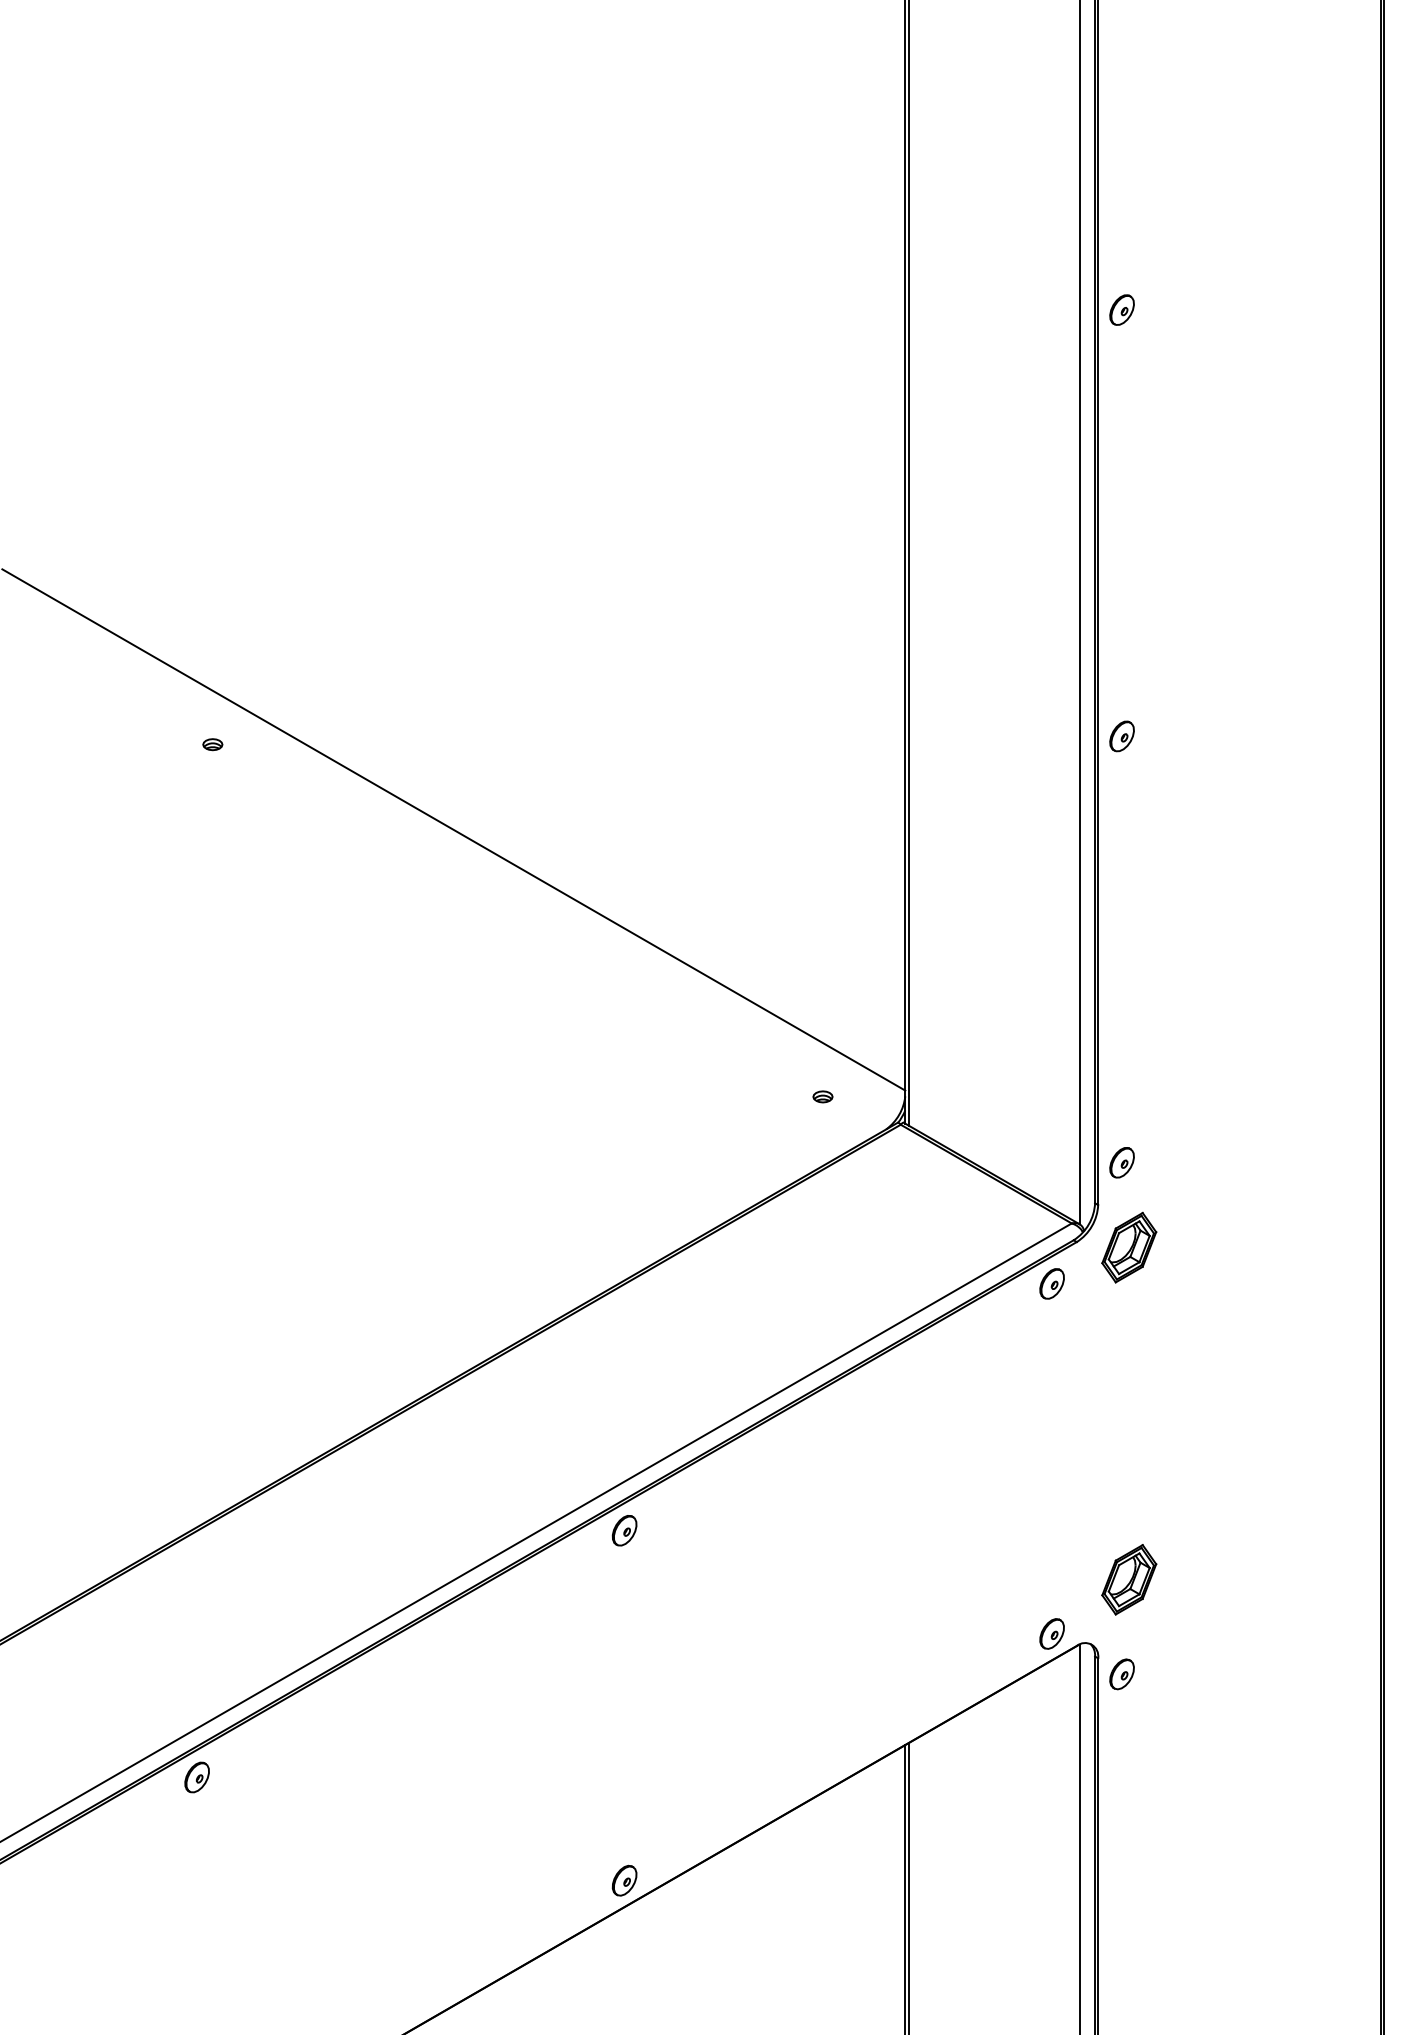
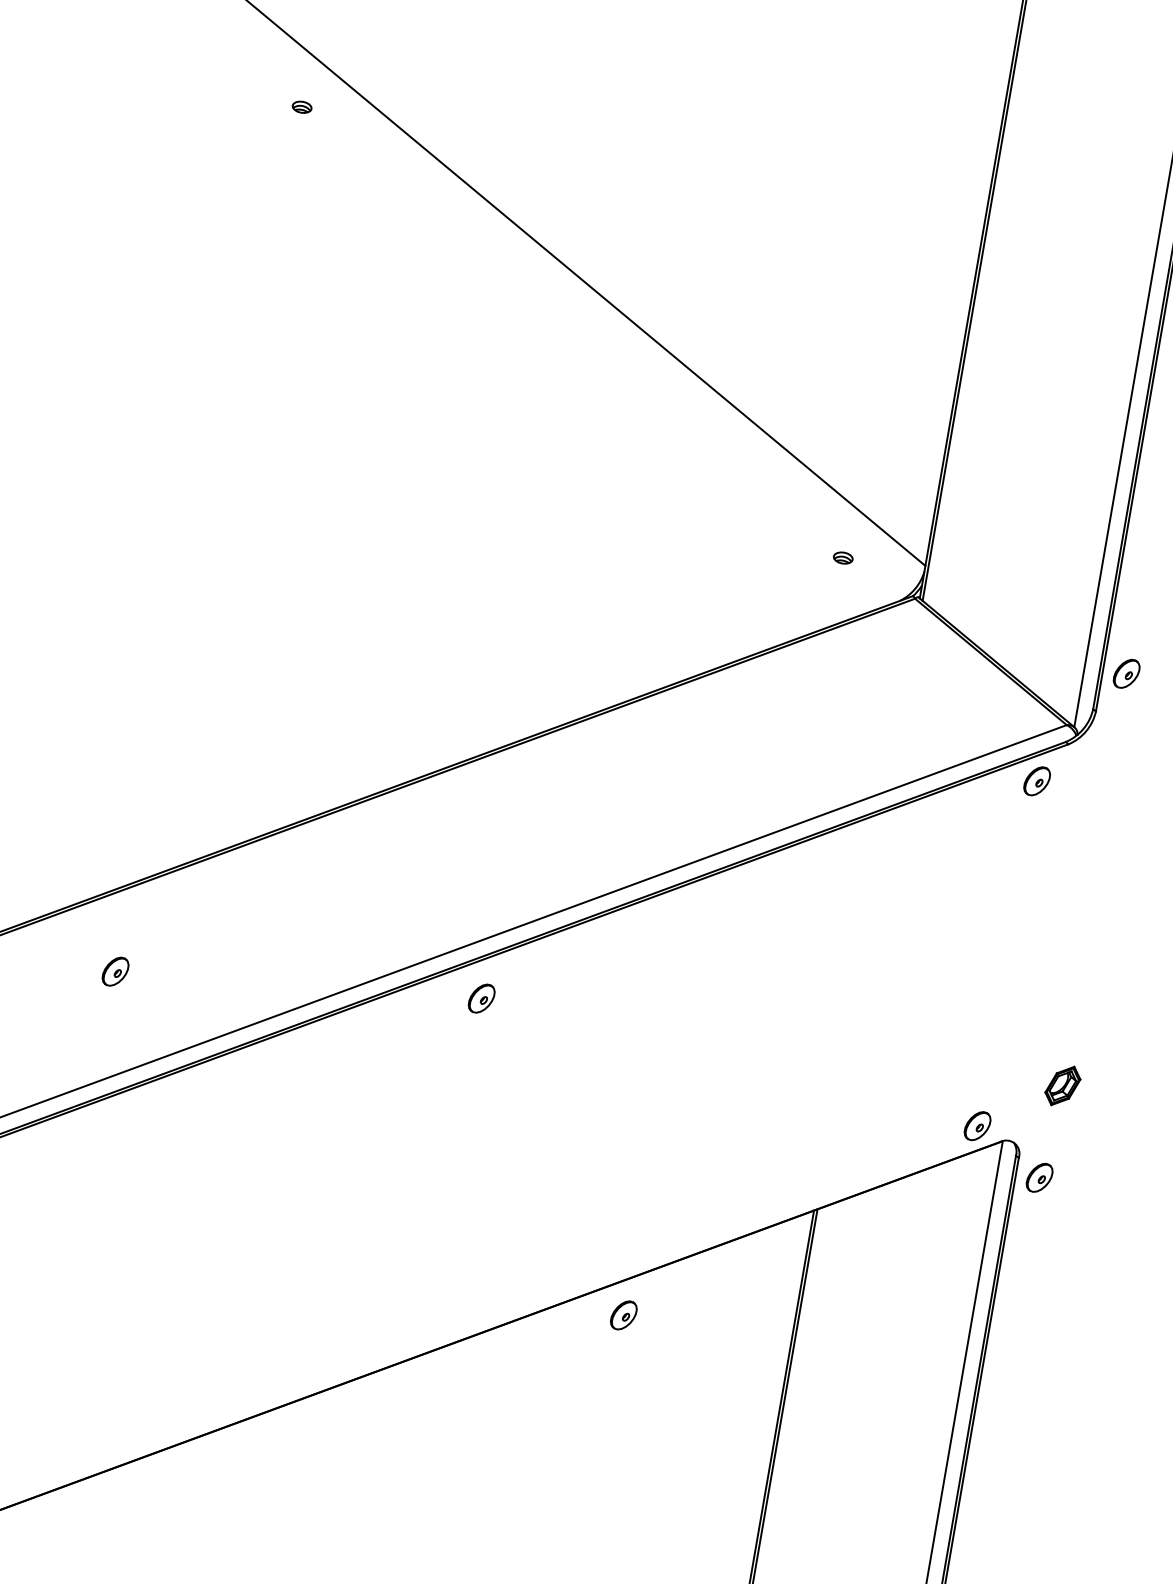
part: (1129, 1247) -> (1119, 758), removed
part: (624, 1530) -> (481, 998), moved
part: (1129, 1579) -> (1063, 1085), size x0.6
part: (196, 1777) -> (114, 971), moved
part: (624, 1880) -> (623, 1315), moved

